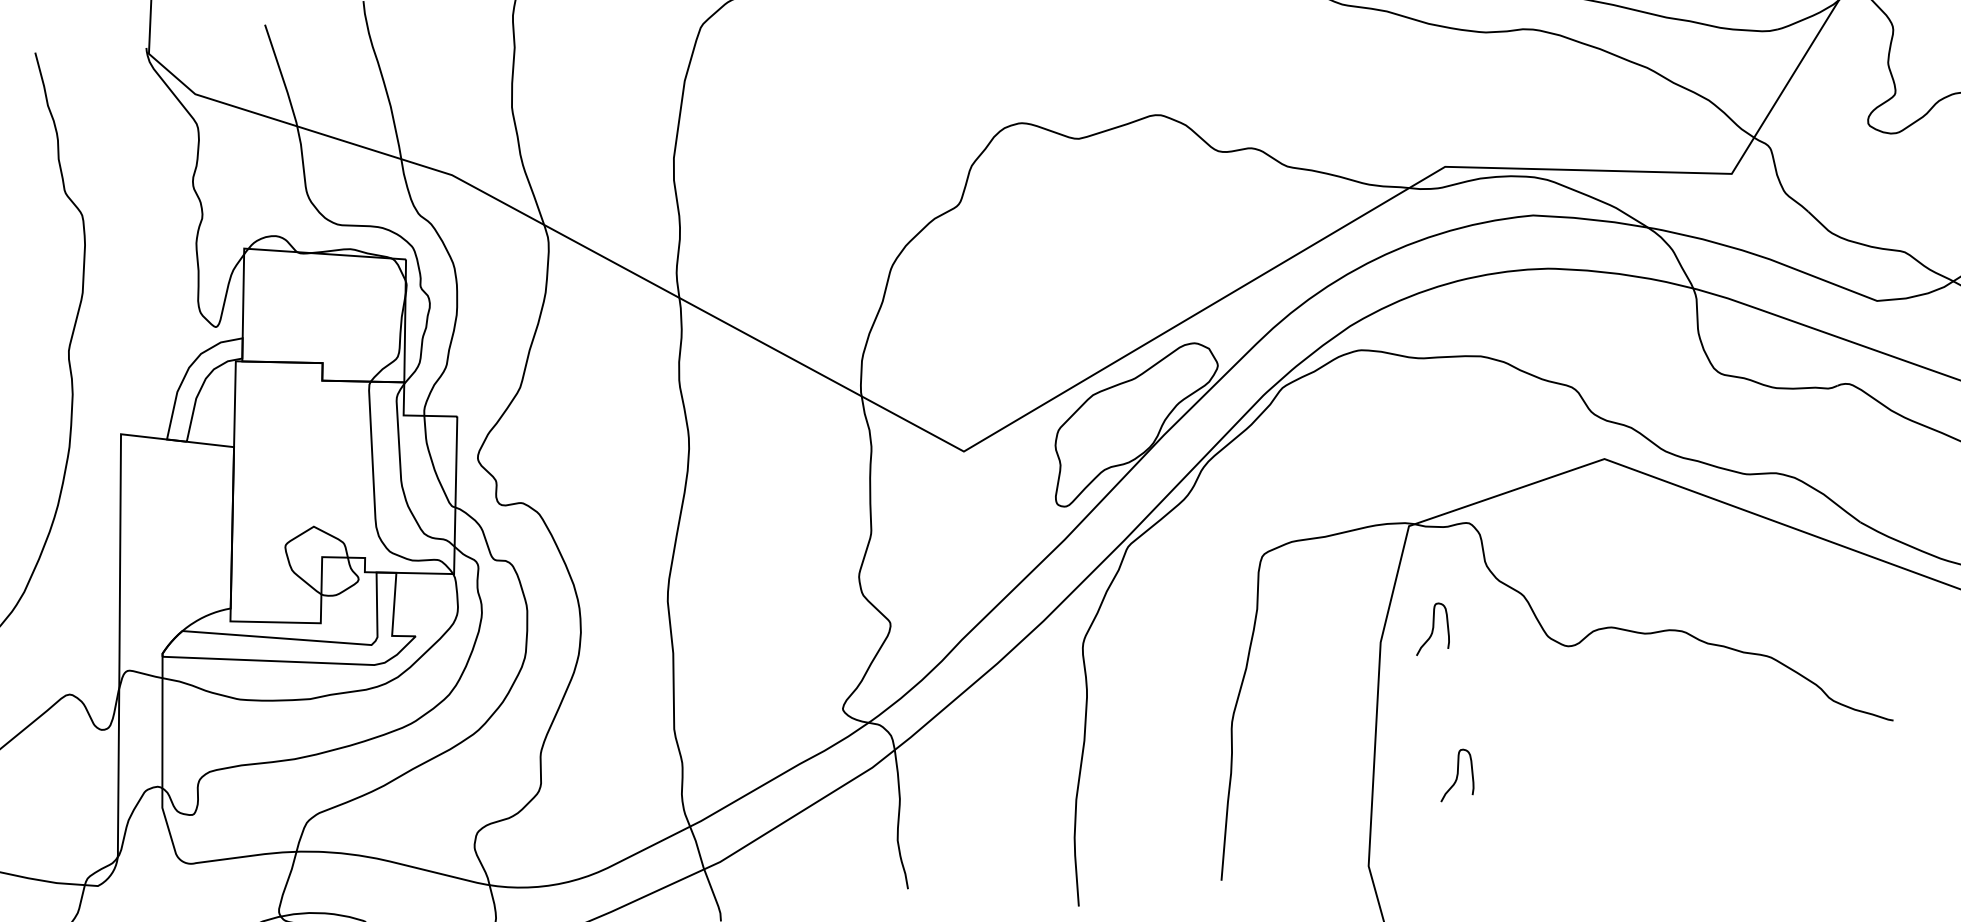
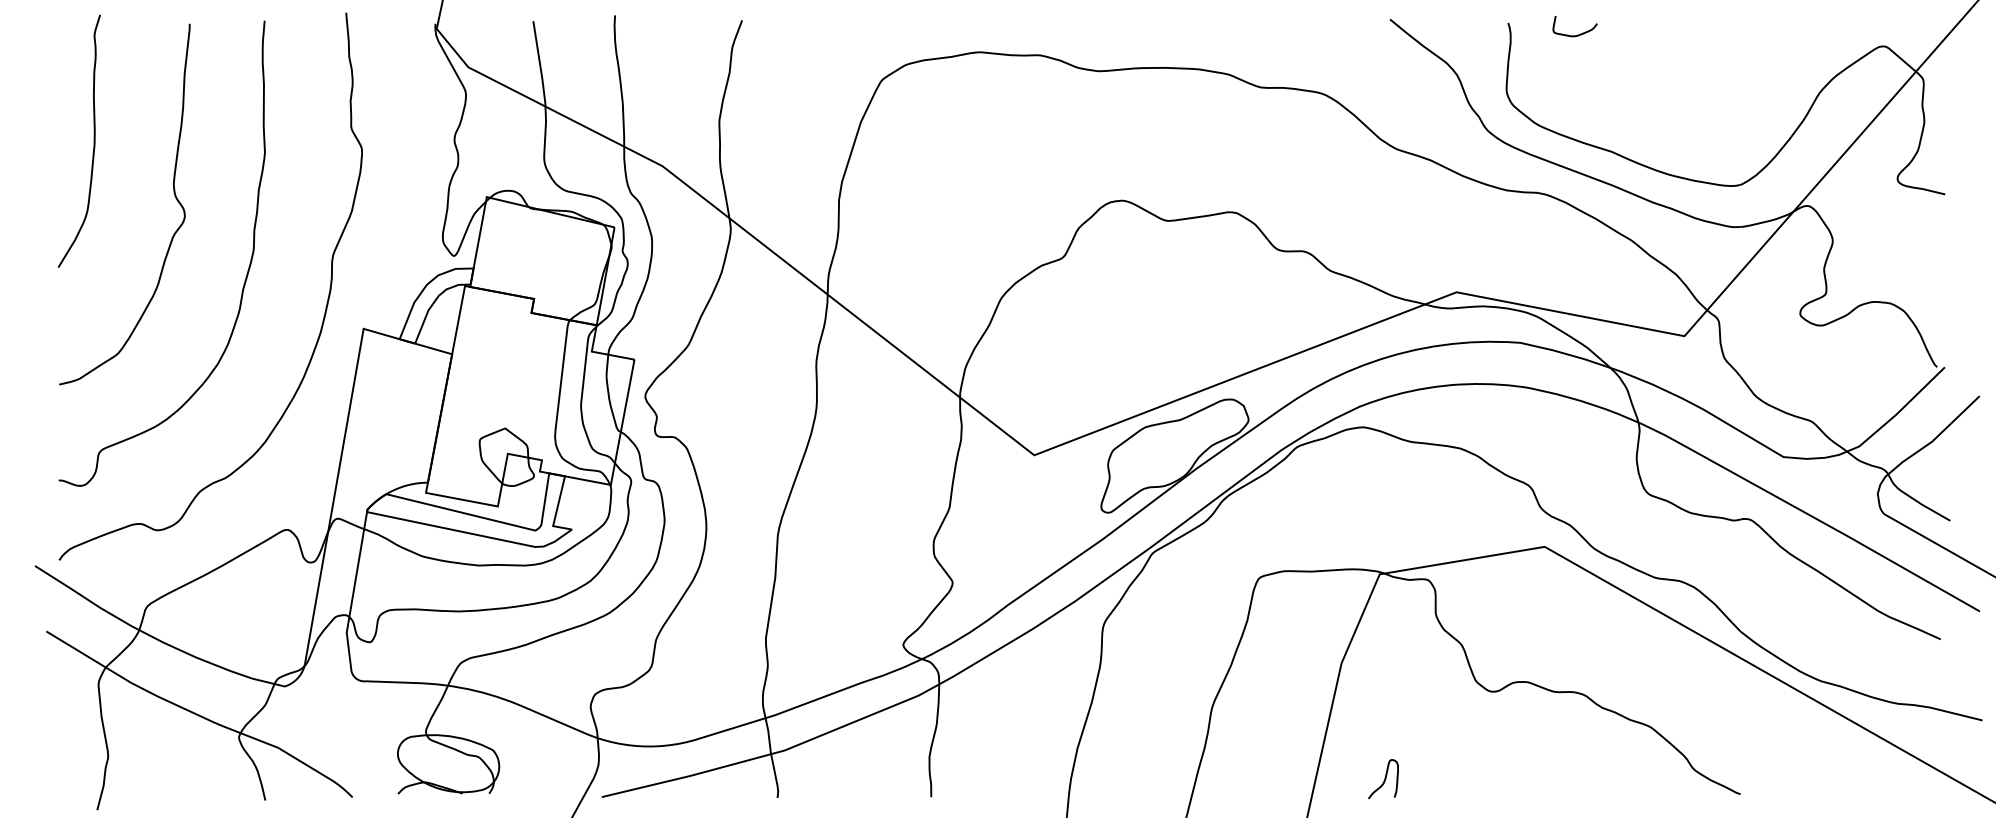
curve: (1432, 628) -> (1384, 659), removed

